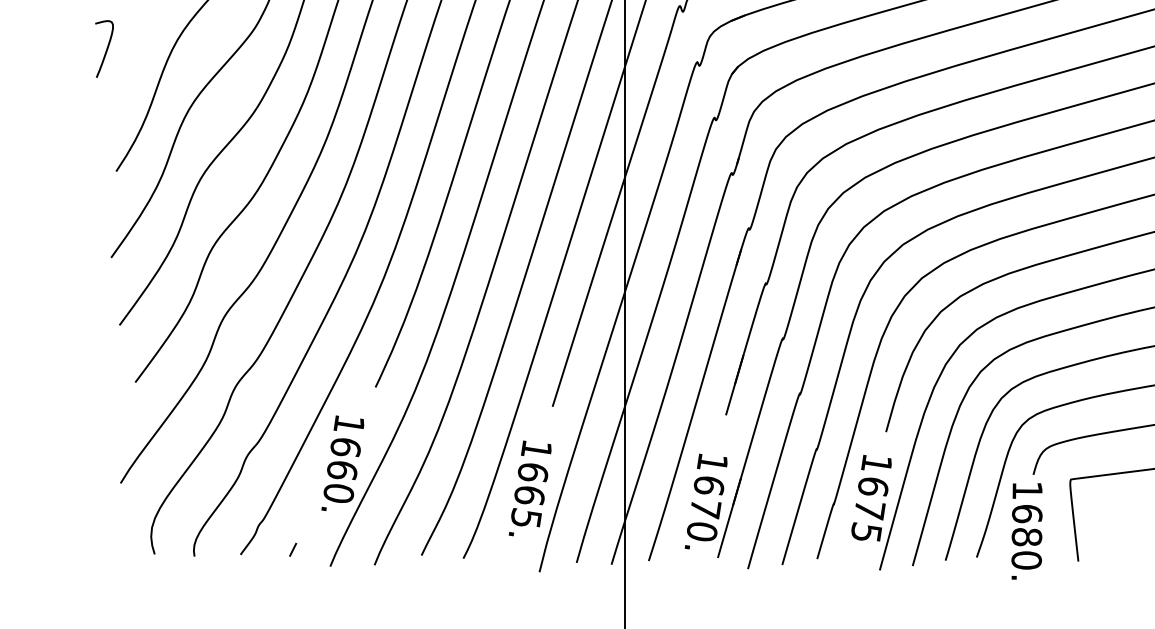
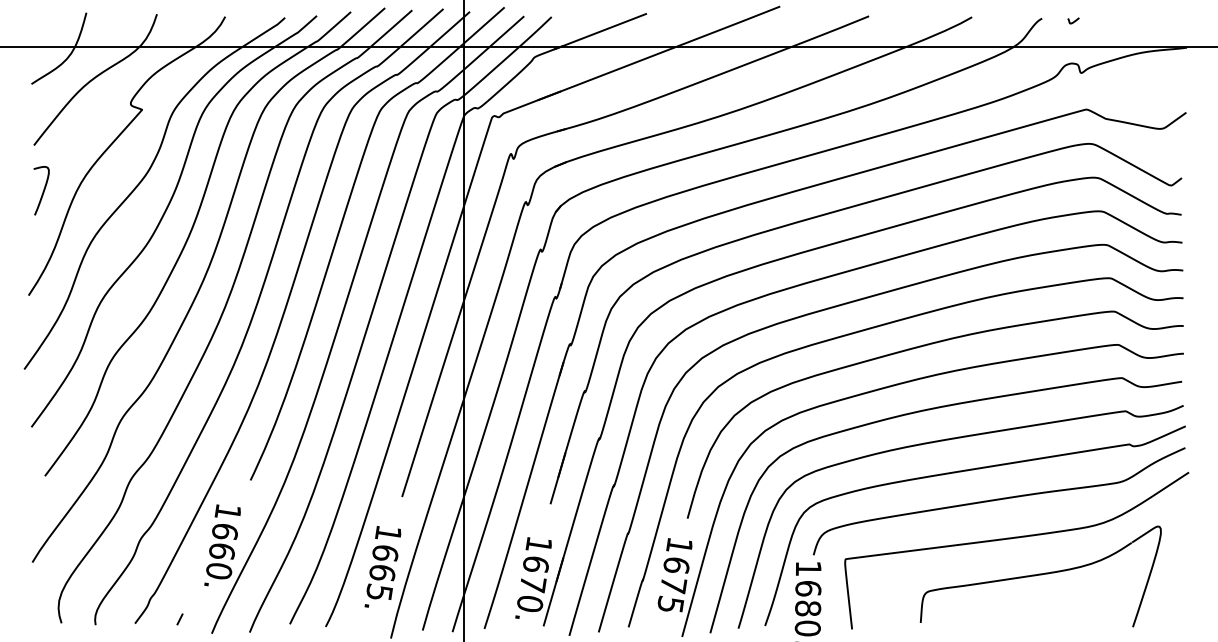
curve: (105, 49) -> (42, 191), moved

